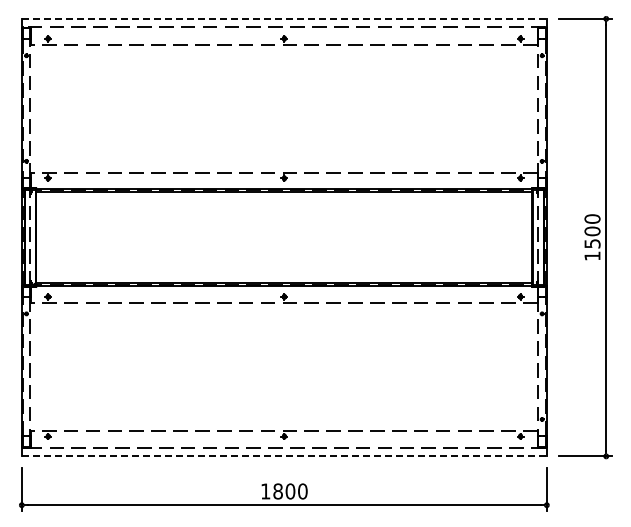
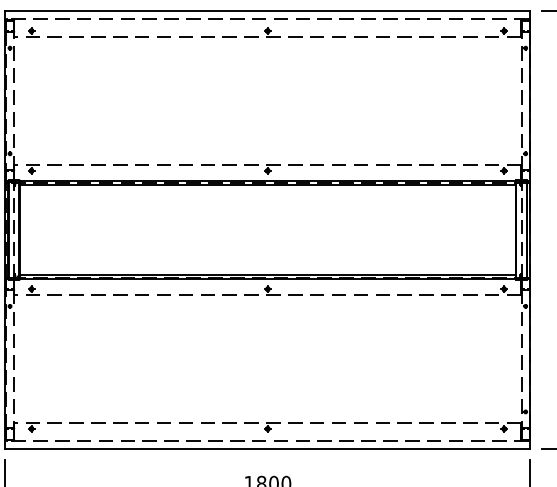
line: (284, 18) -> (268, 10), dashed -> solid
line: (284, 456) -> (268, 448), dashed -> solid

